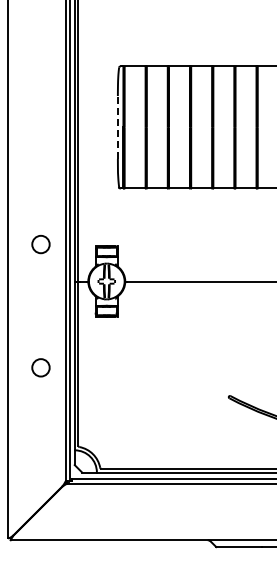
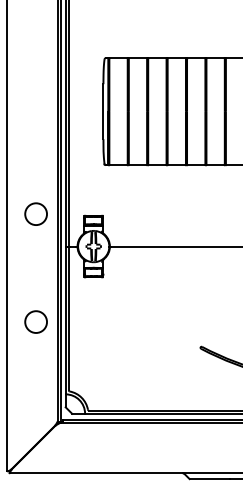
line: (117, 126) -> (103, 110), dashed -> solid
circle: (40, 244) -> (35, 214), size x1.43
circle: (40, 367) -> (35, 321), size x1.43

